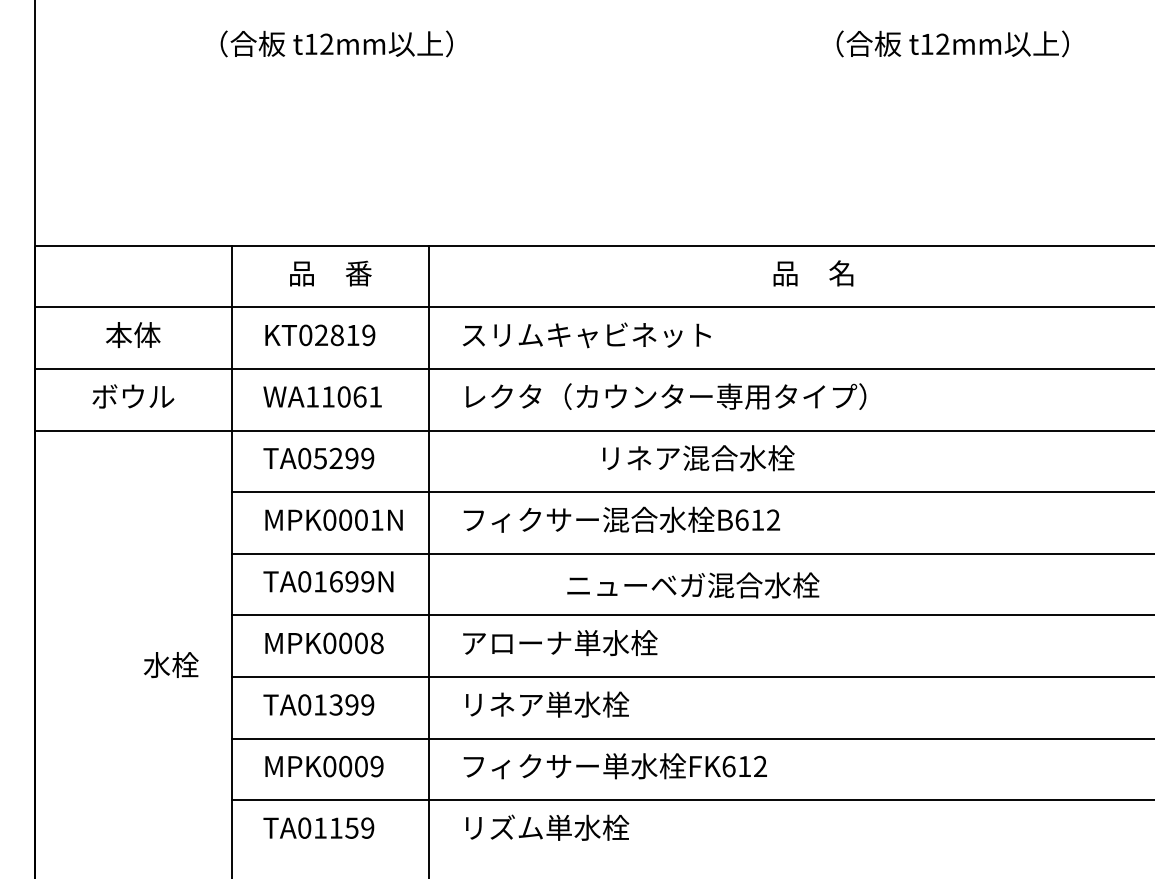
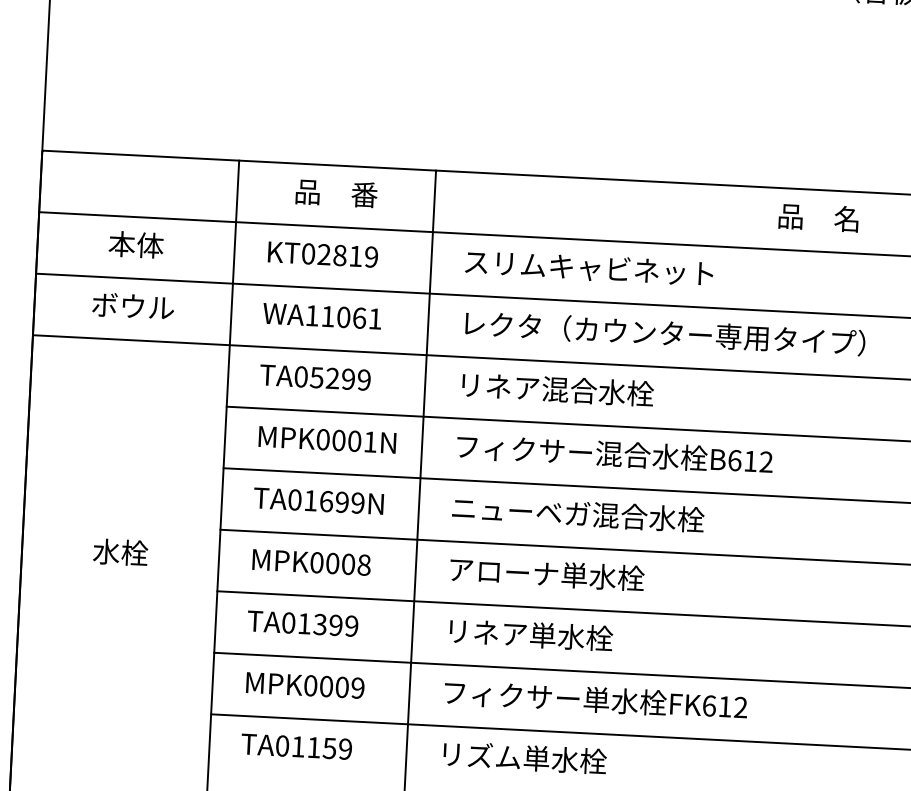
text: (698, 458) -> (557, 389), moved
text: (693, 585) -> (578, 514), moved
text: (171, 665) -> (120, 552), moved

